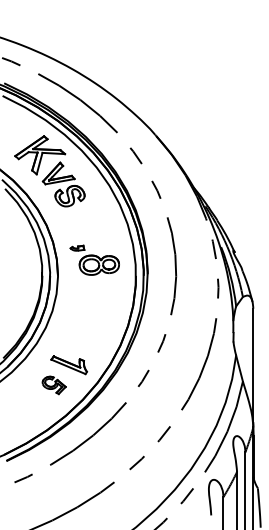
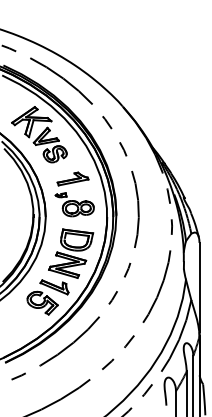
part: (92, 227) -> (72, 178), added
part: (90, 322) -> (71, 253), added
part: (54, 385) -> (43, 303), size x1.67

